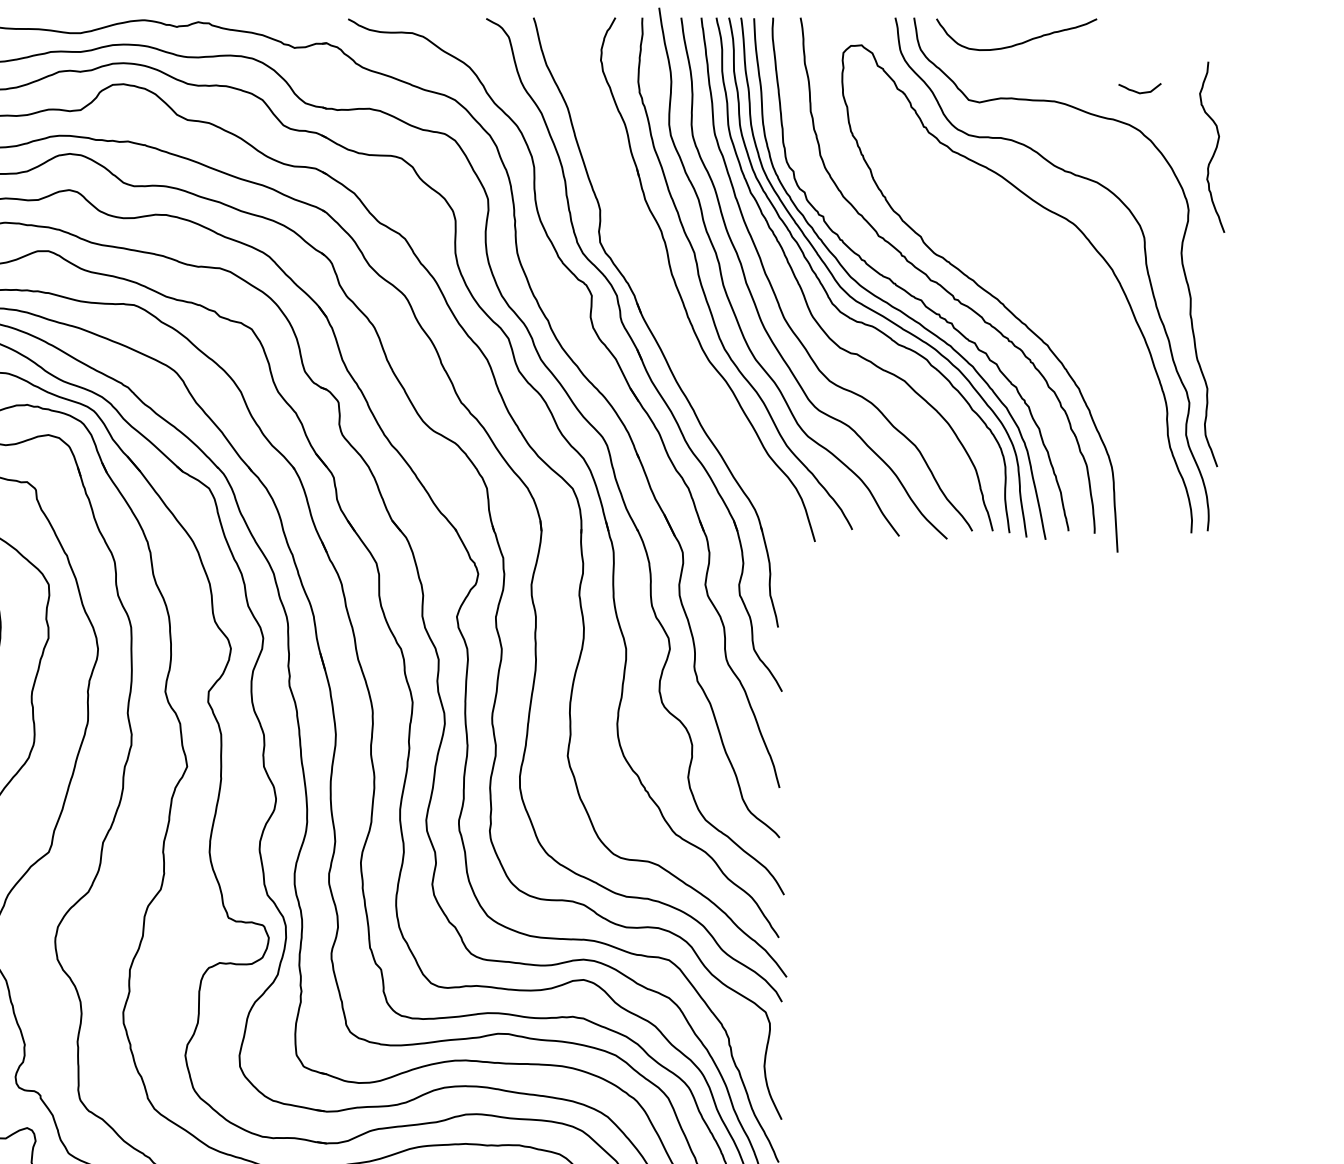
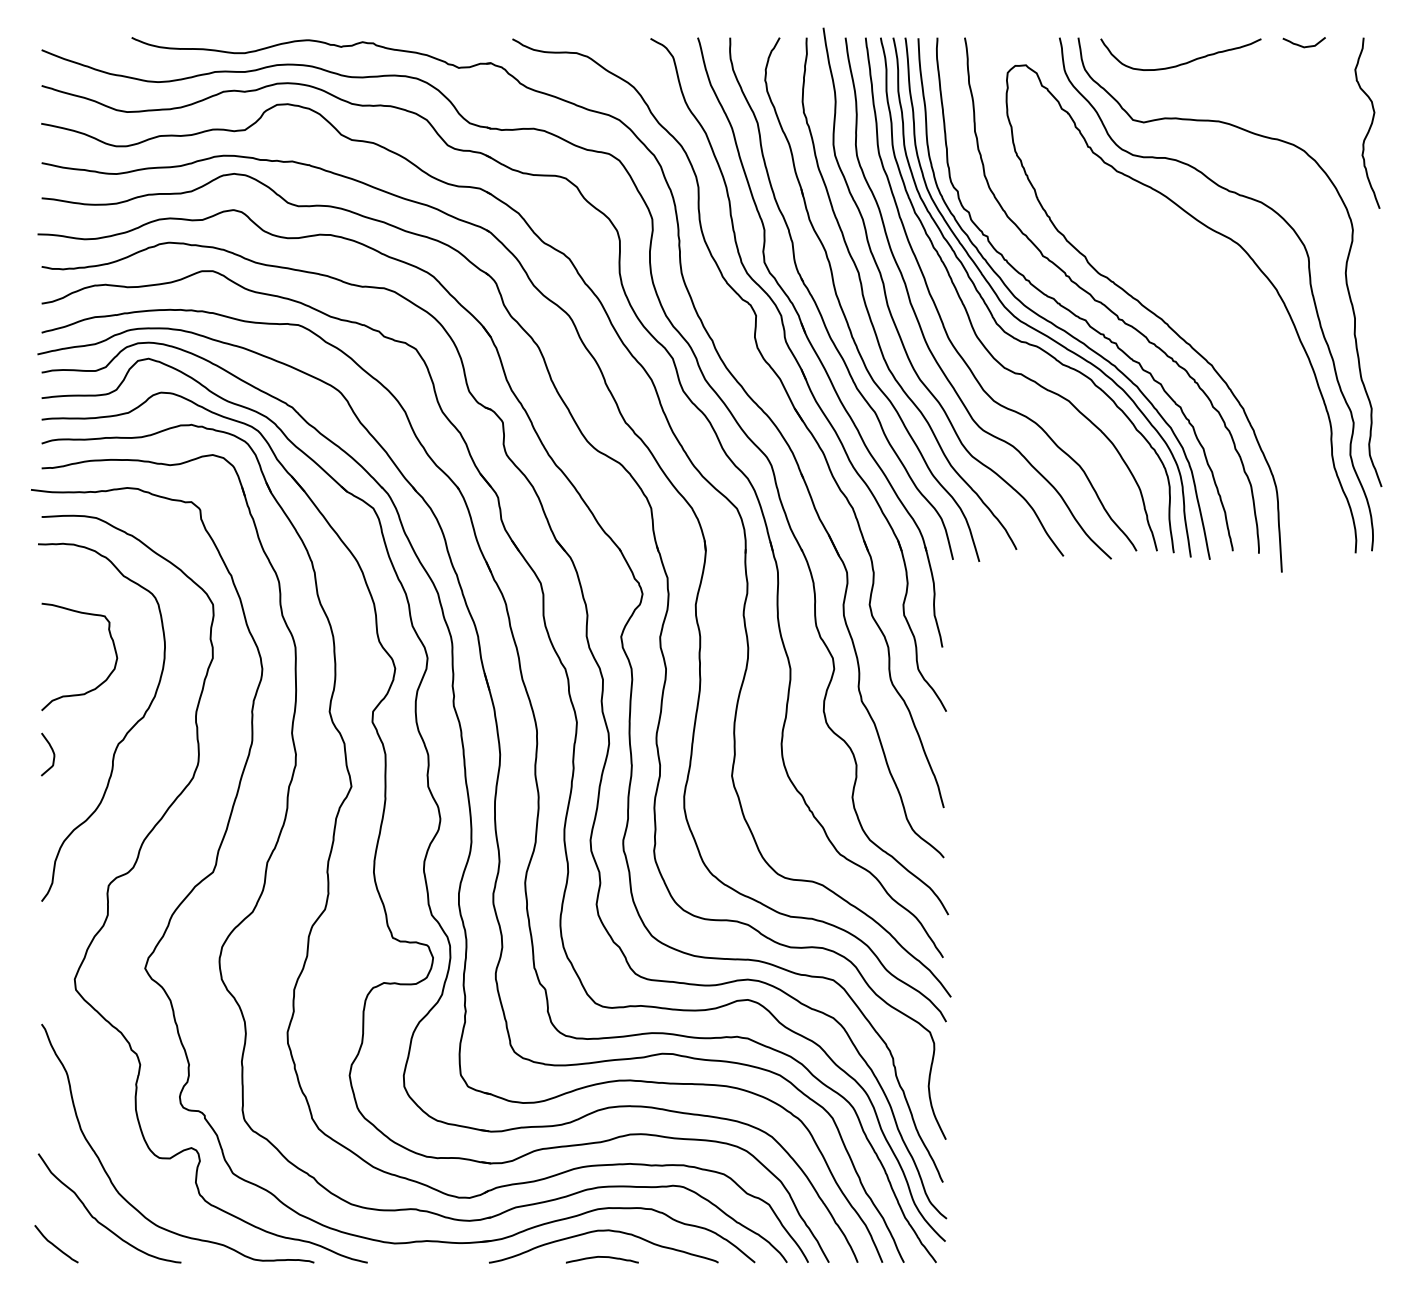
curve: (1138, 91) -> (1302, 45), moved
curve: (1215, 148) -> (1370, 124), moved
part: (655, 289) -> (819, 309), added

